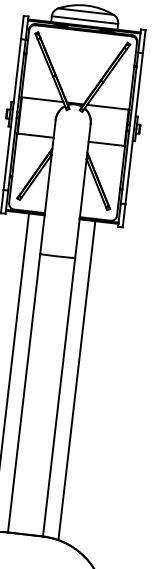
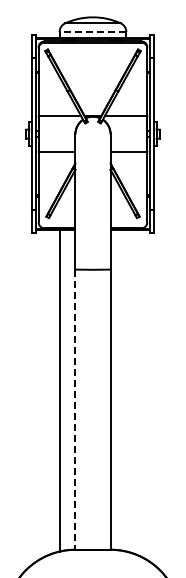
line: (84, 19) -> (92, 31), solid -> dashed
line: (77, 380) -> (126, 390), removed
line: (24, 394) -> (75, 410), solid -> dashed

